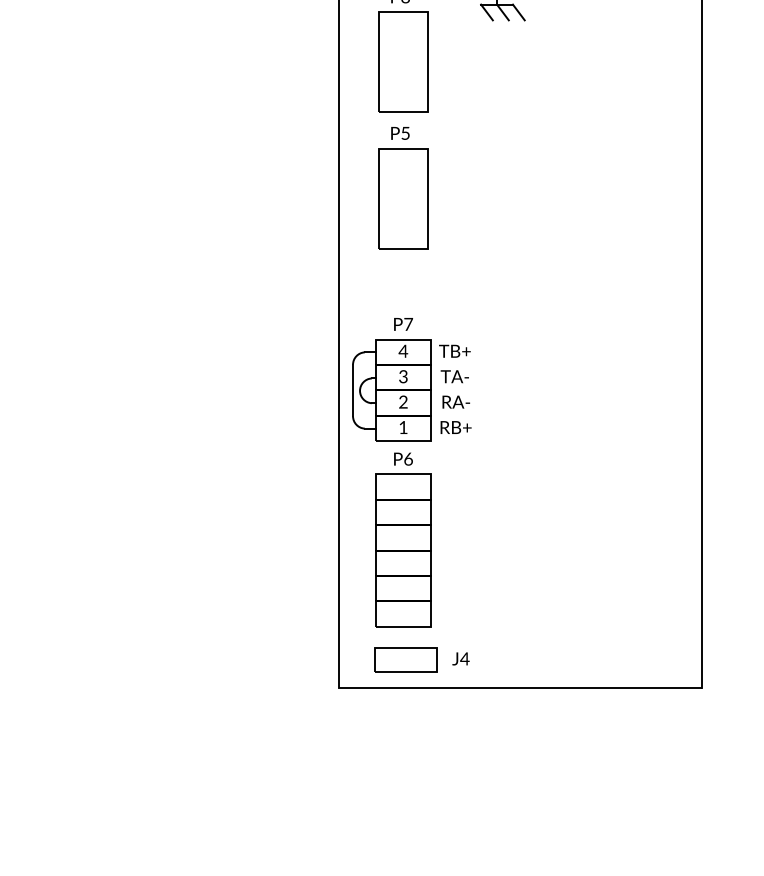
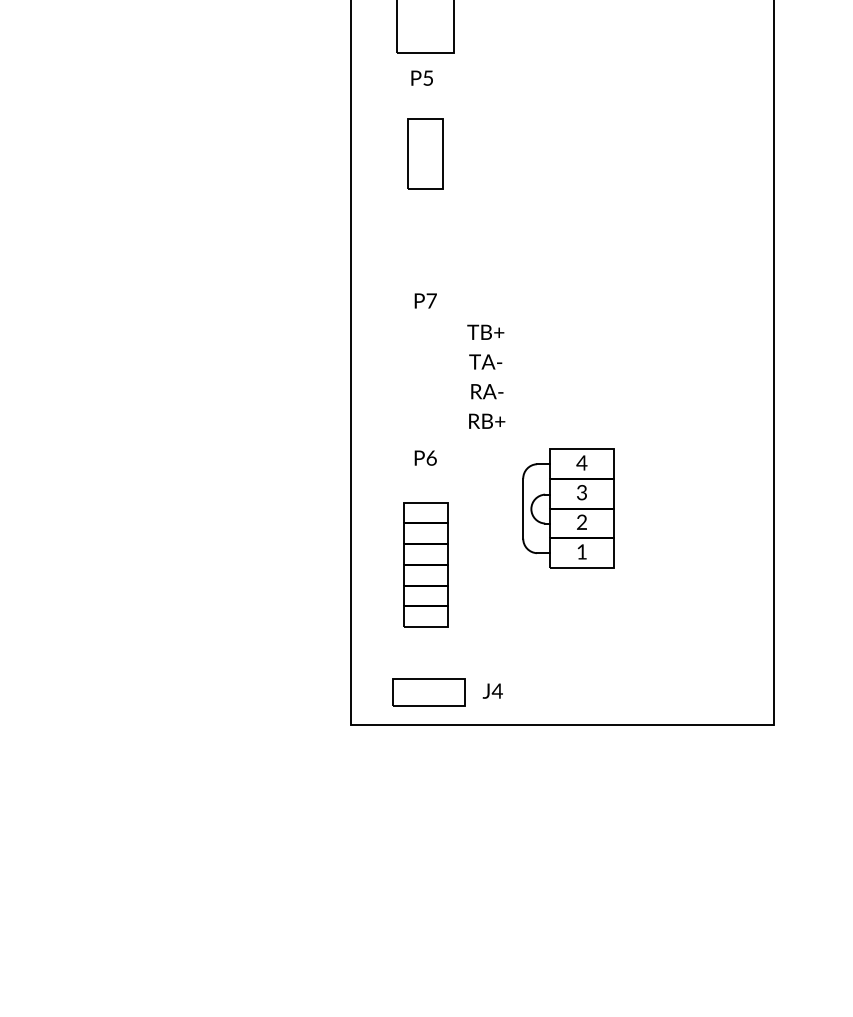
part: (403, 198) -> (425, 154), size x0.6
part: (391, 390) -> (568, 508), moved
part: (403, 550) -> (425, 564), size x0.7

